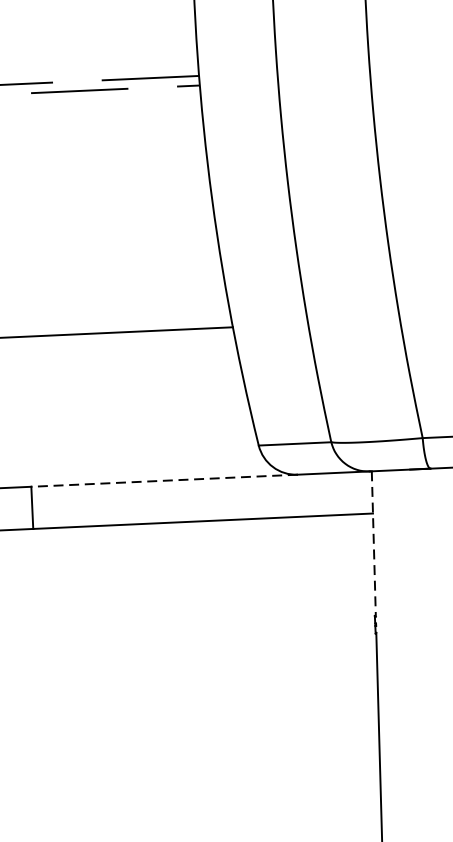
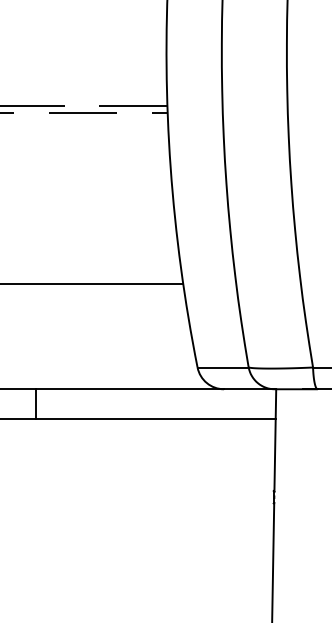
line: (164, 481) -> (130, 389), dashed -> solid
line: (374, 544) -> (275, 440), dashed -> solid

